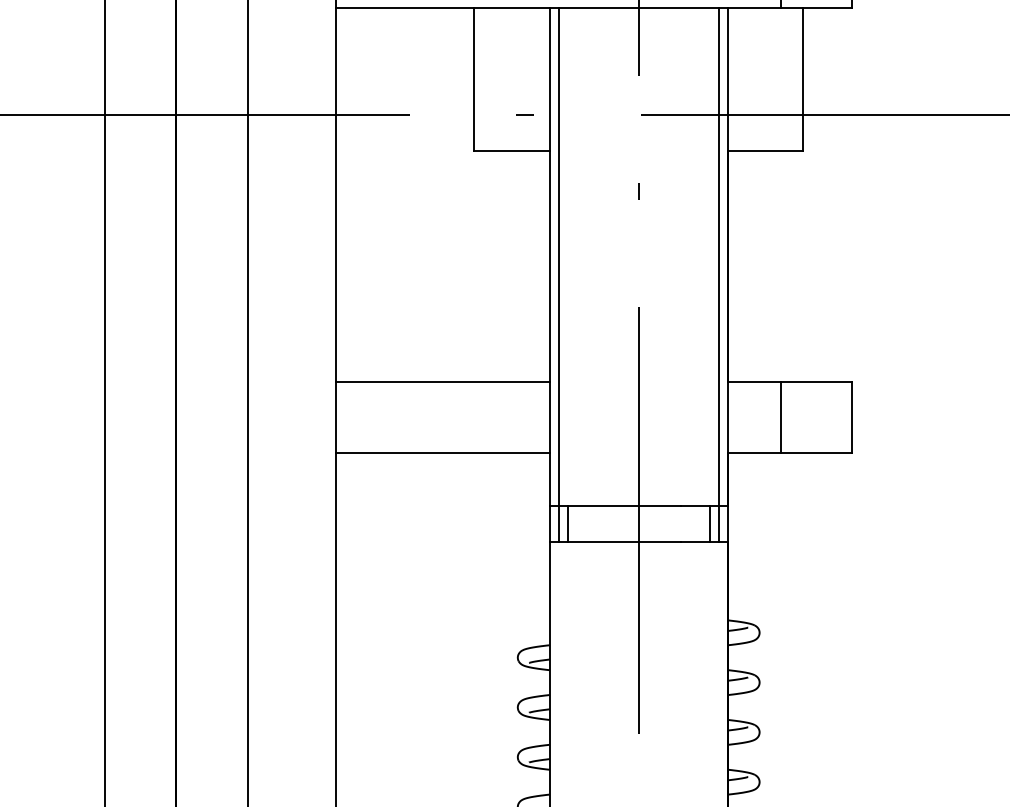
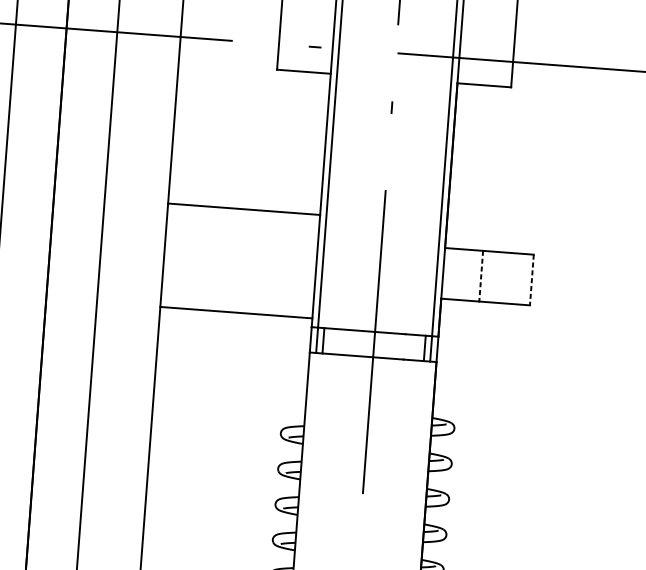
line: (442, 381) -> (243, 209), moved
line: (780, 417) -> (480, 276), solid -> dashed
line: (852, 417) -> (532, 280), solid -> dashed
line: (442, 452) -> (235, 312), moved

